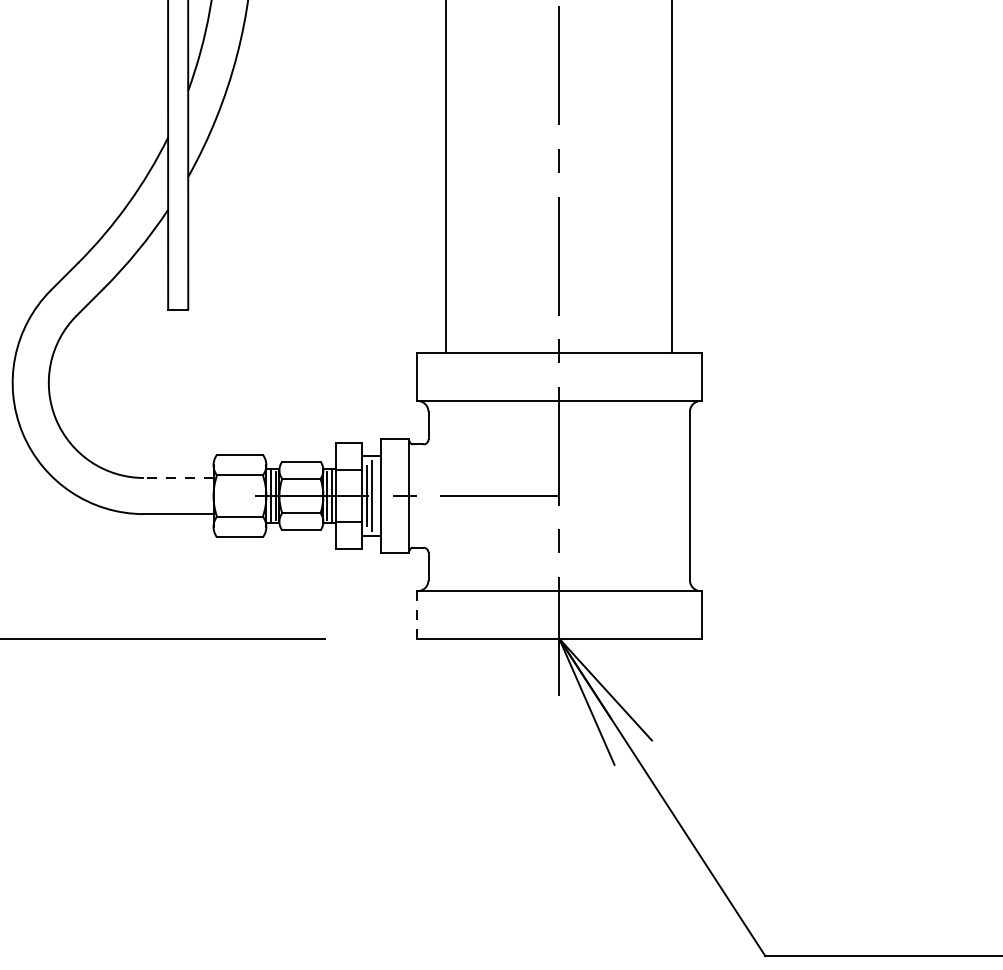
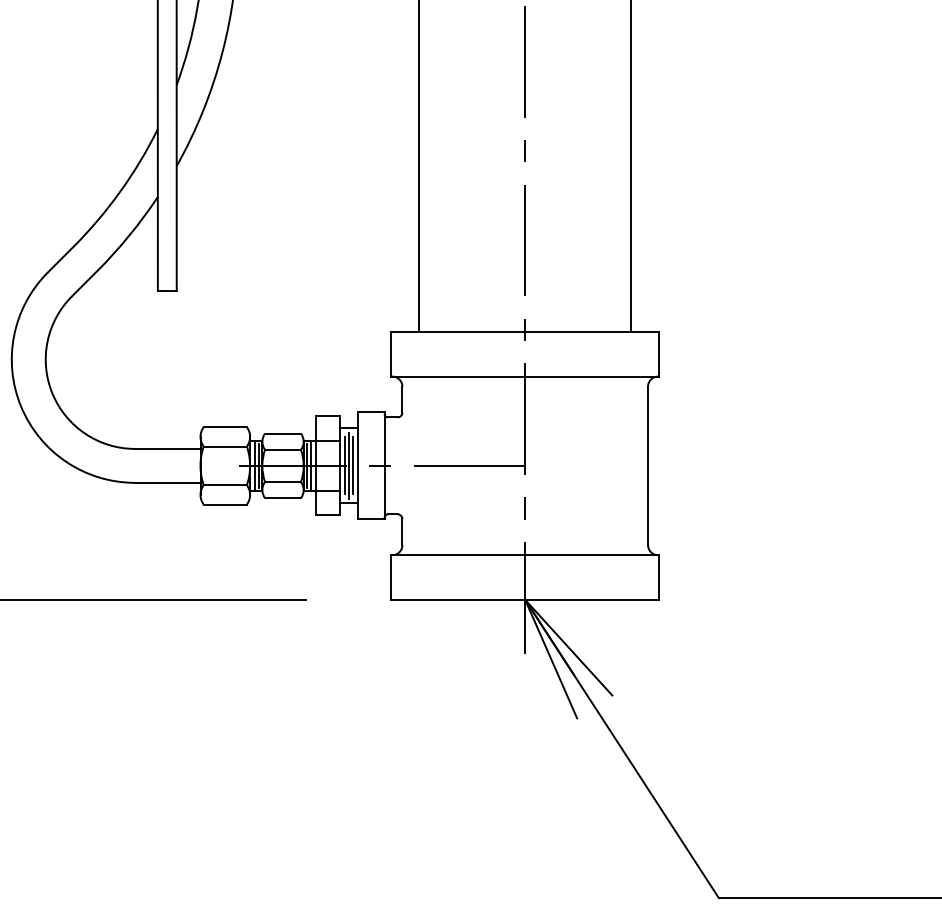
line: (178, 477) -> (167, 448), dashed -> solid
line: (376, 495) -> (353, 465), added
line: (416, 615) -> (391, 578), dashed -> solid

